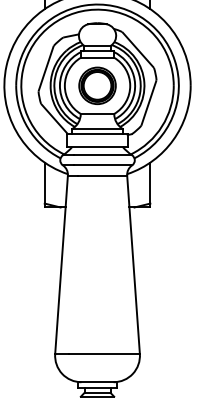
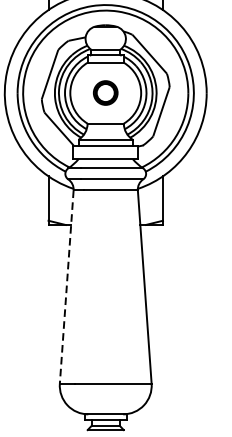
part: (97, 85) -> (105, 92), size x0.6
line: (61, 265) -> (66, 287), solid -> dashed

